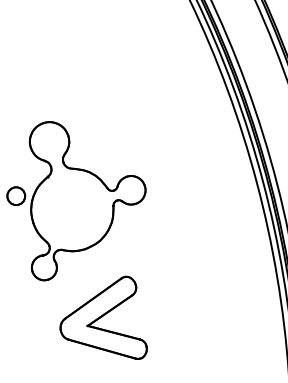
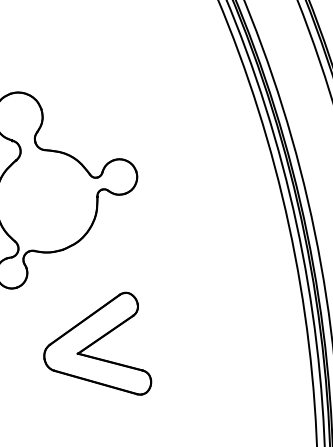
part: (103, 317) -> (97, 343), moved

